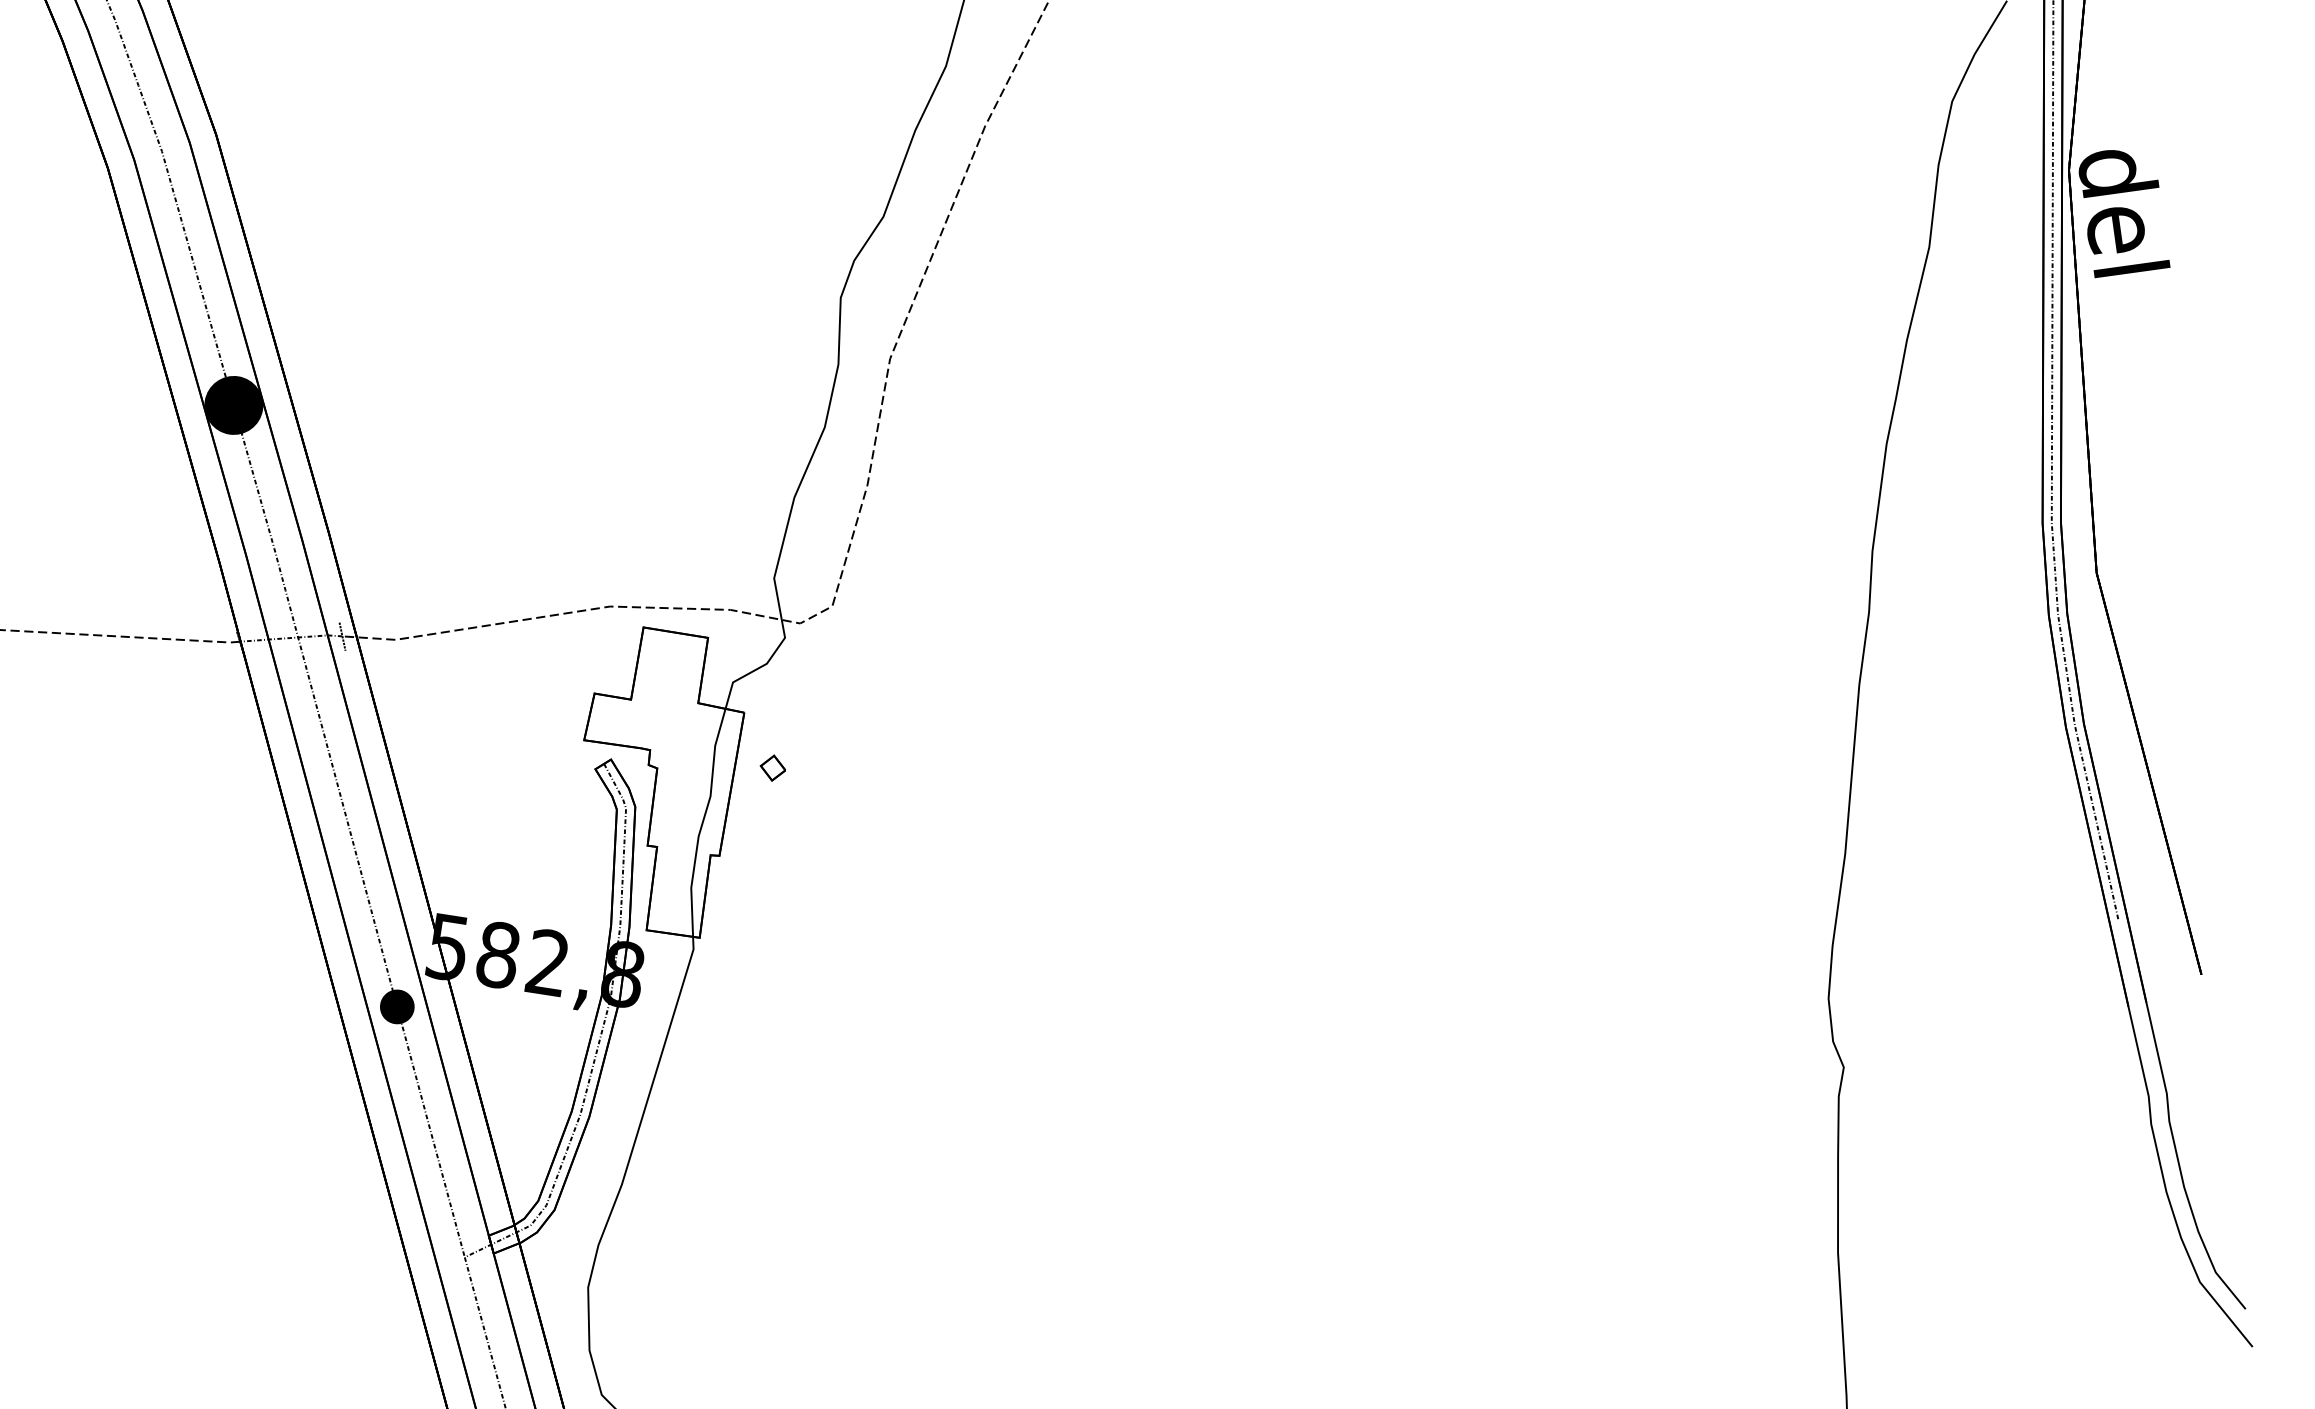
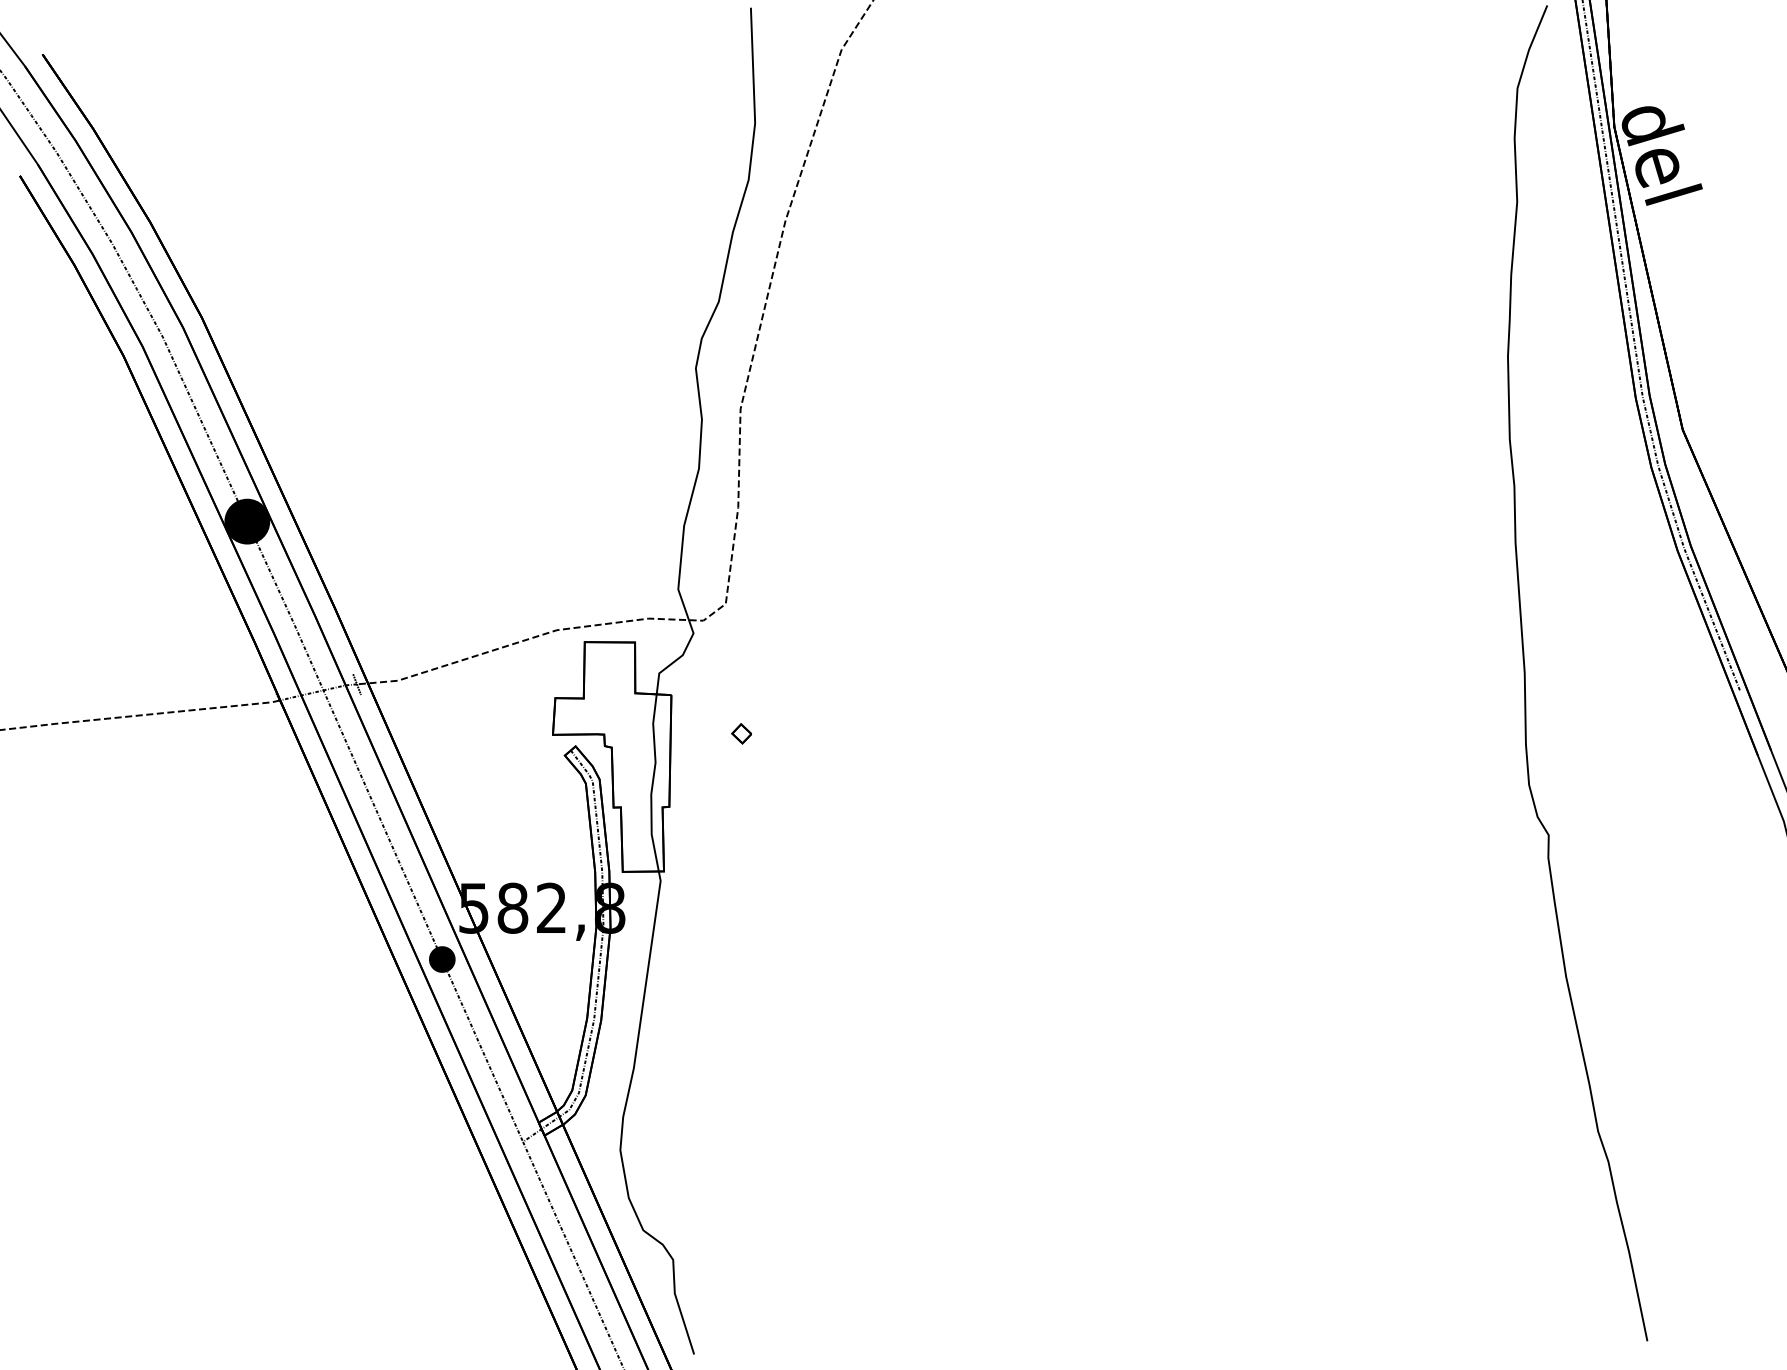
part: (772, 767) -> (741, 733), moved

